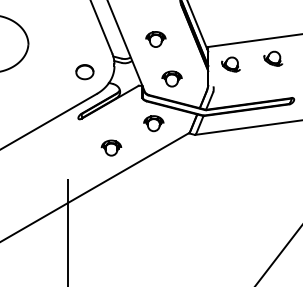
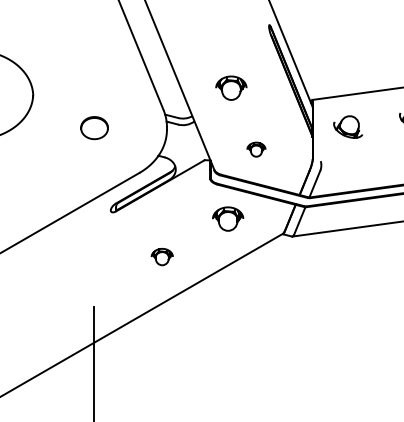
part: (84, 72) -> (93, 128), moved
part: (171, 78) -> (255, 148), size x0.6
part: (111, 147) -> (162, 256), size x0.7

